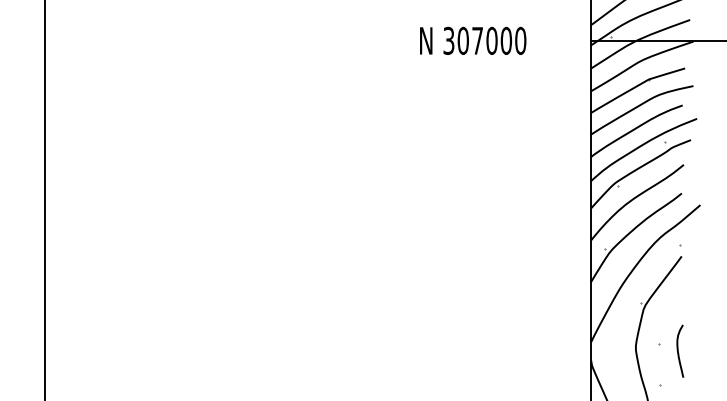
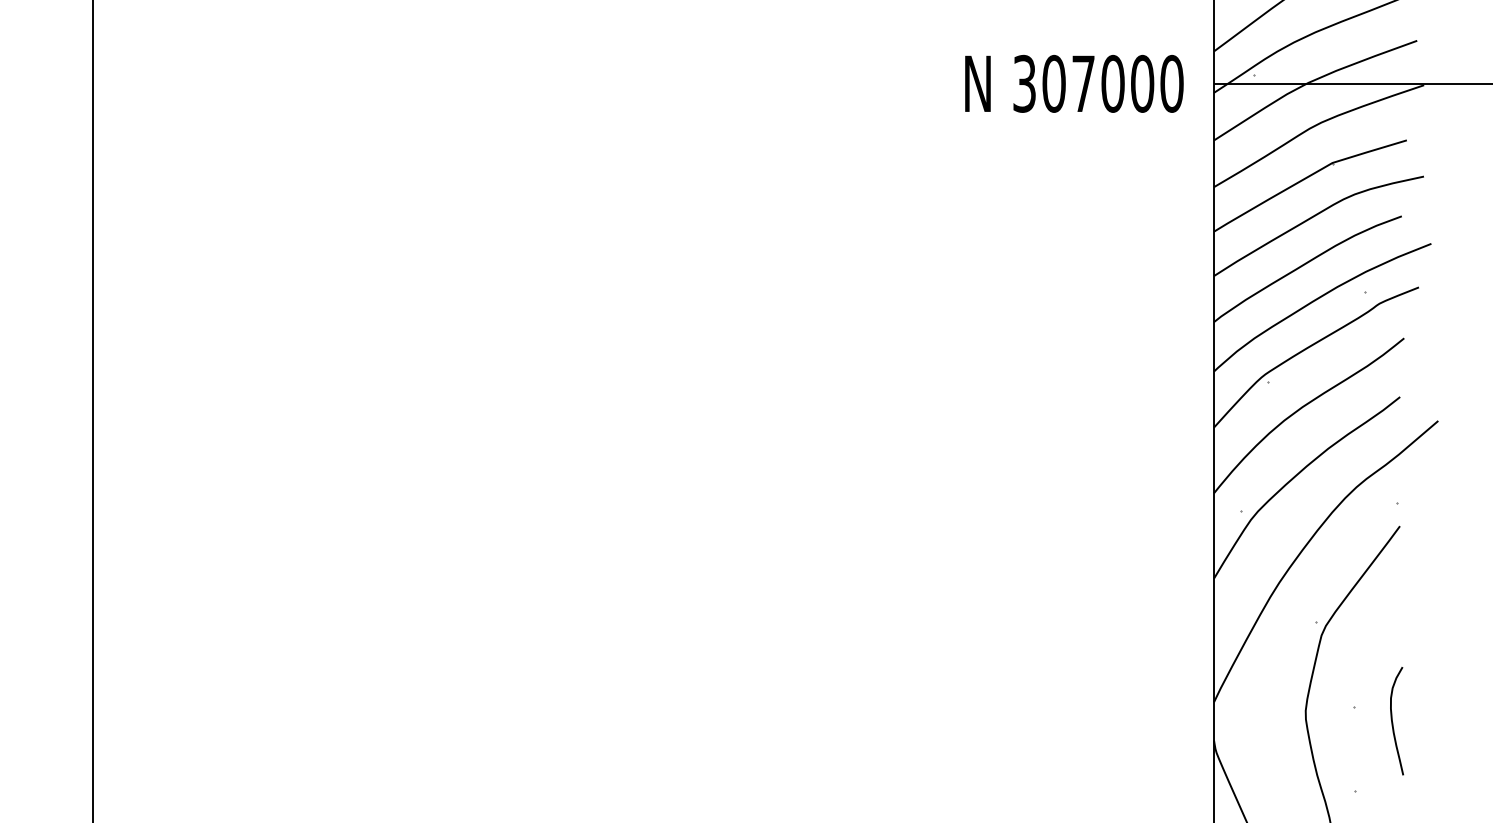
text: (473, 40) -> (1075, 82), moved

